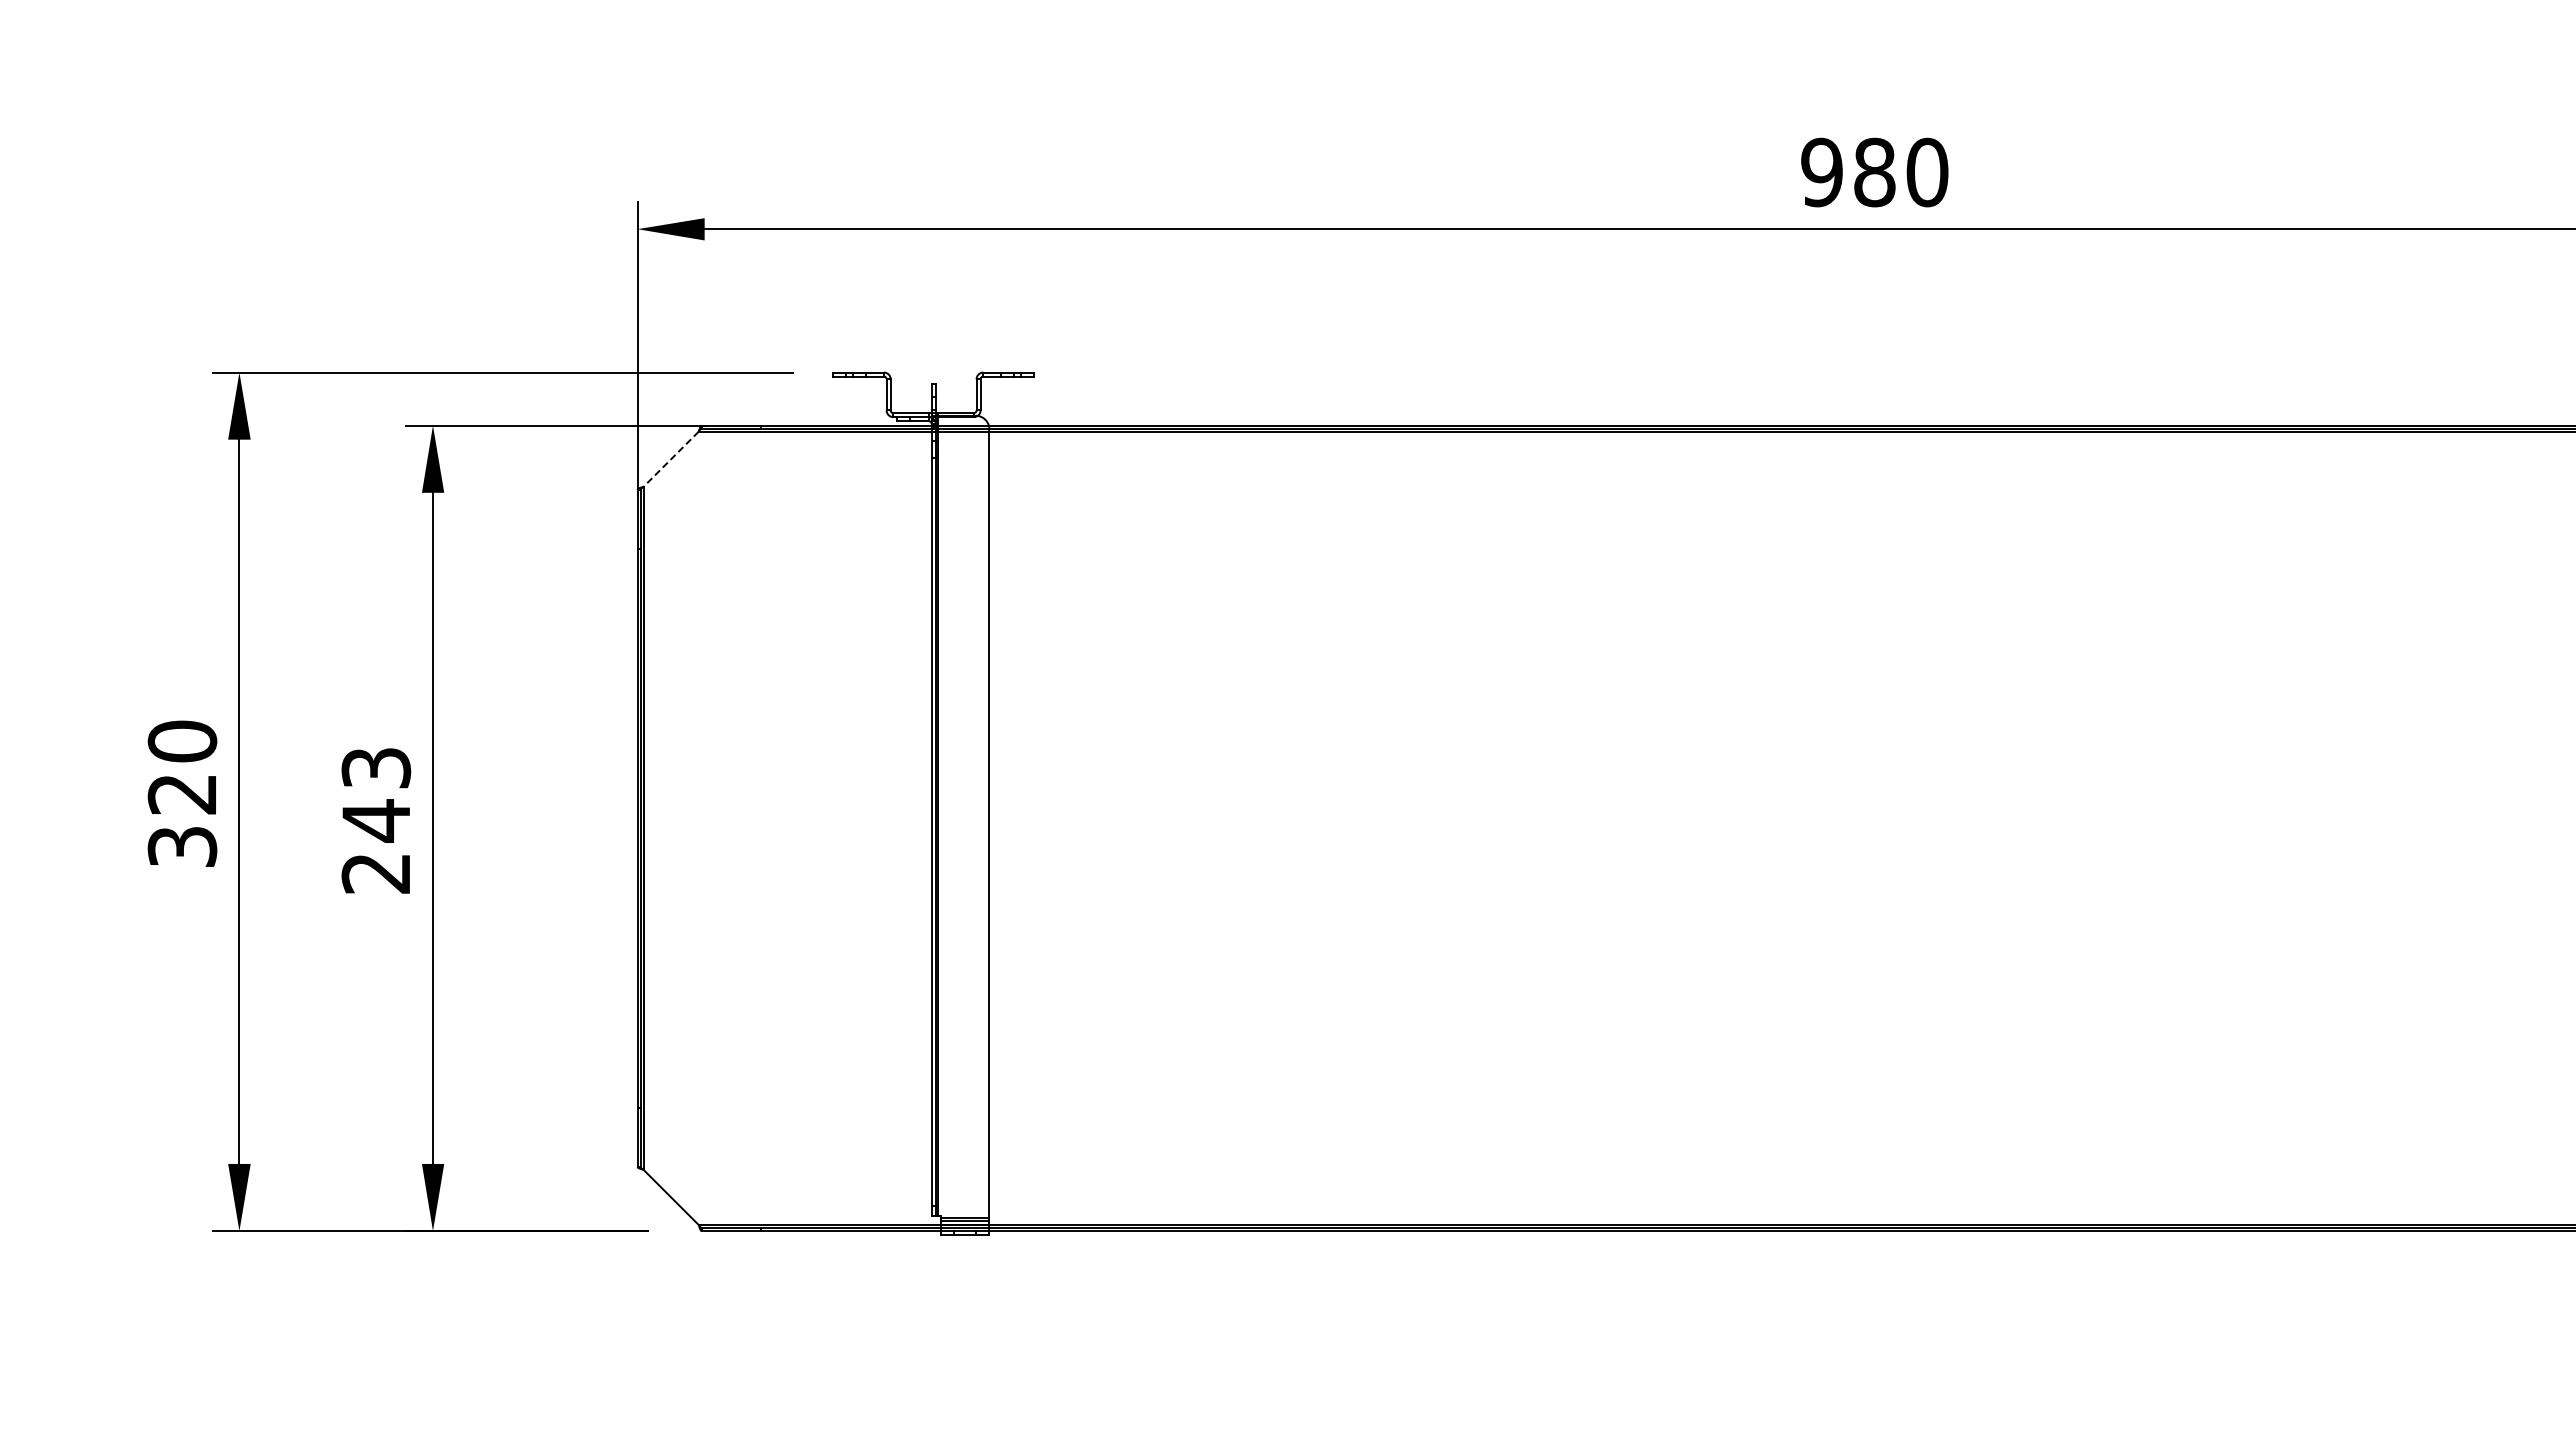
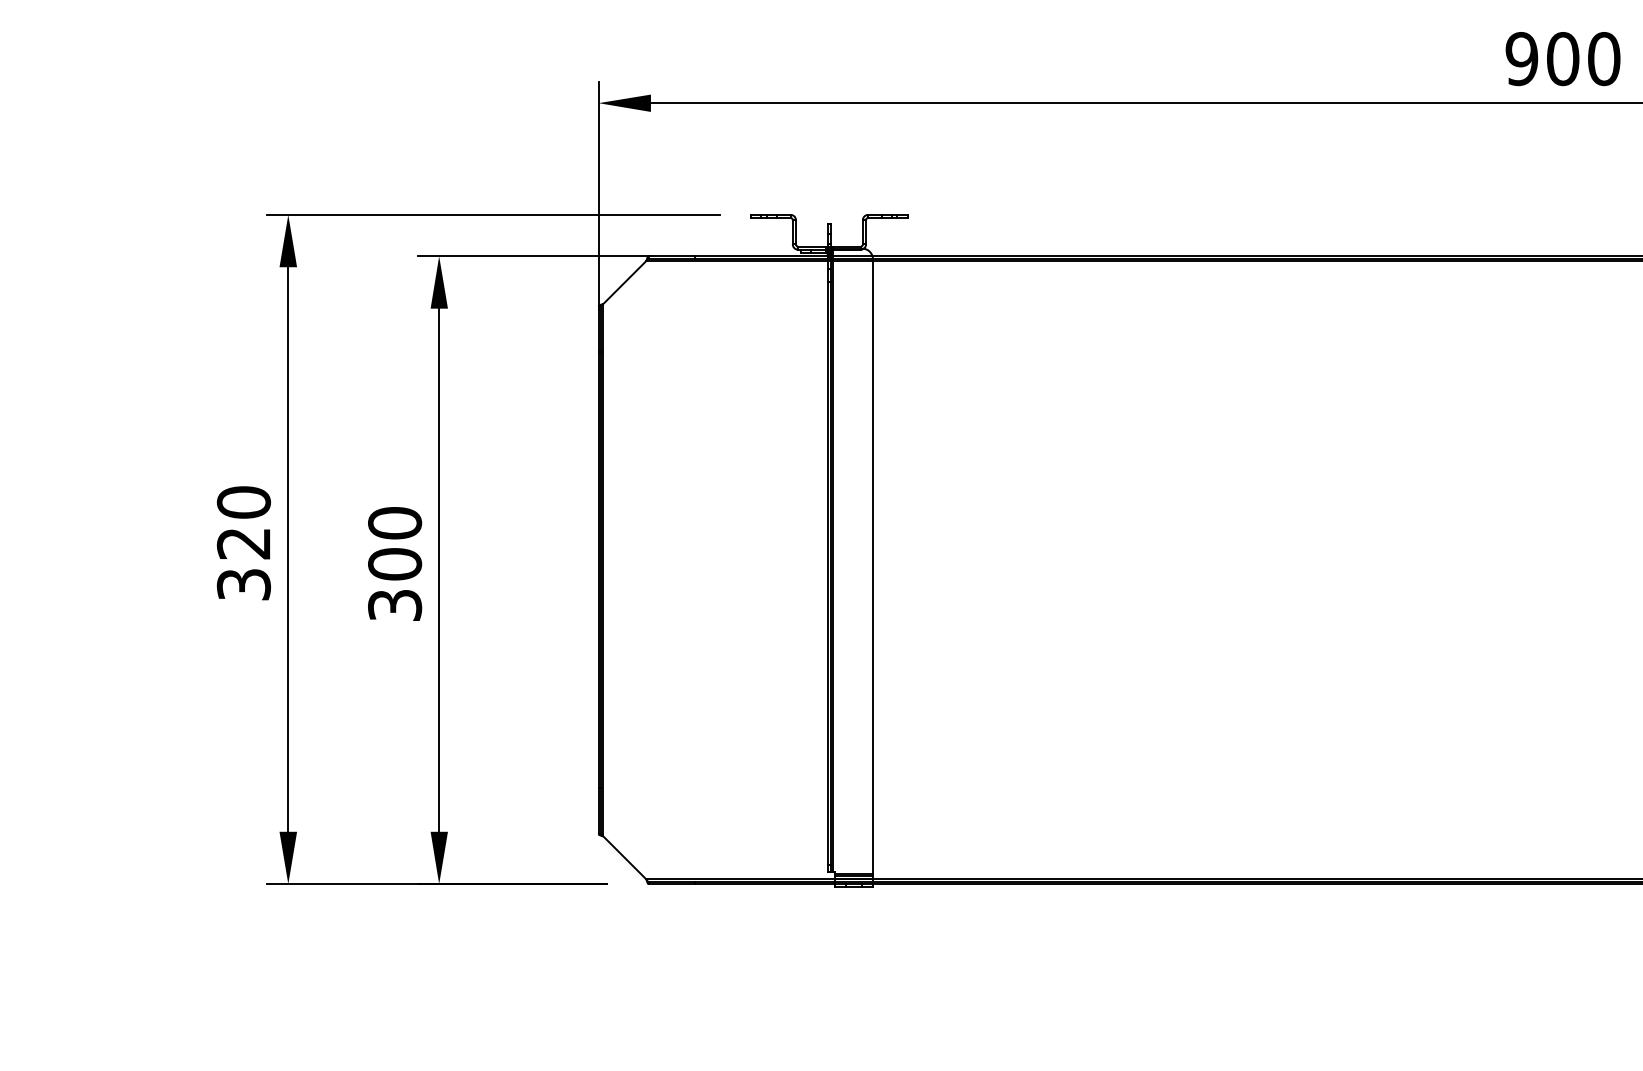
text: (1874, 172) -> (1562, 58), 980 -> 900
line: (670, 459) -> (624, 282), dashed -> solid
text: (376, 820) -> (395, 564), 243 -> 300

